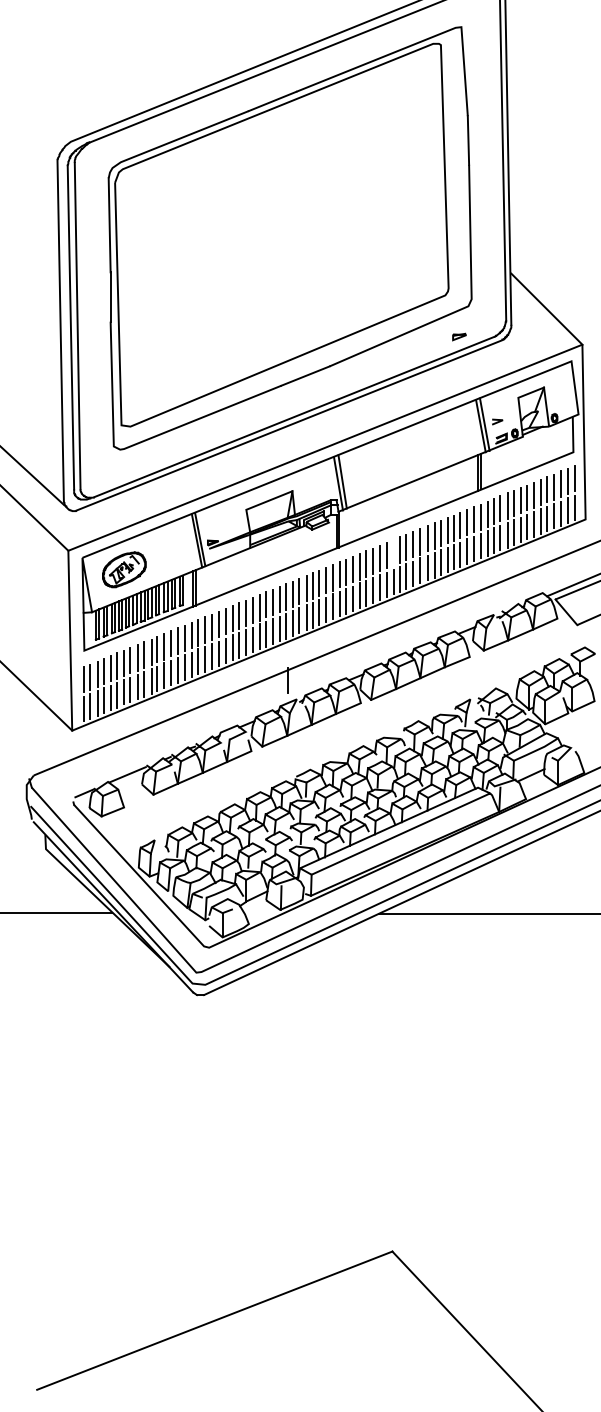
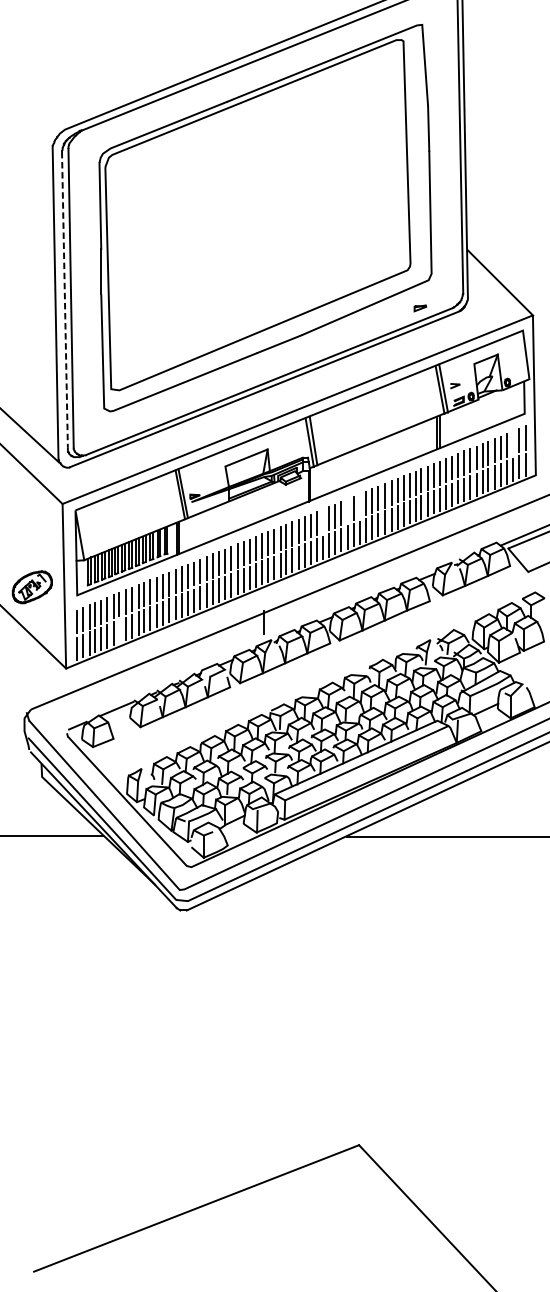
line: (70, 327) -> (64, 299), solid -> dashed
line: (560, 484) -> (512, 443), removed
line: (380, 558) -> (348, 511), removed
part: (124, 569) -> (32, 586), moved
line: (352, 569) -> (322, 521), removed
line: (130, 689) -> (119, 630), removed

